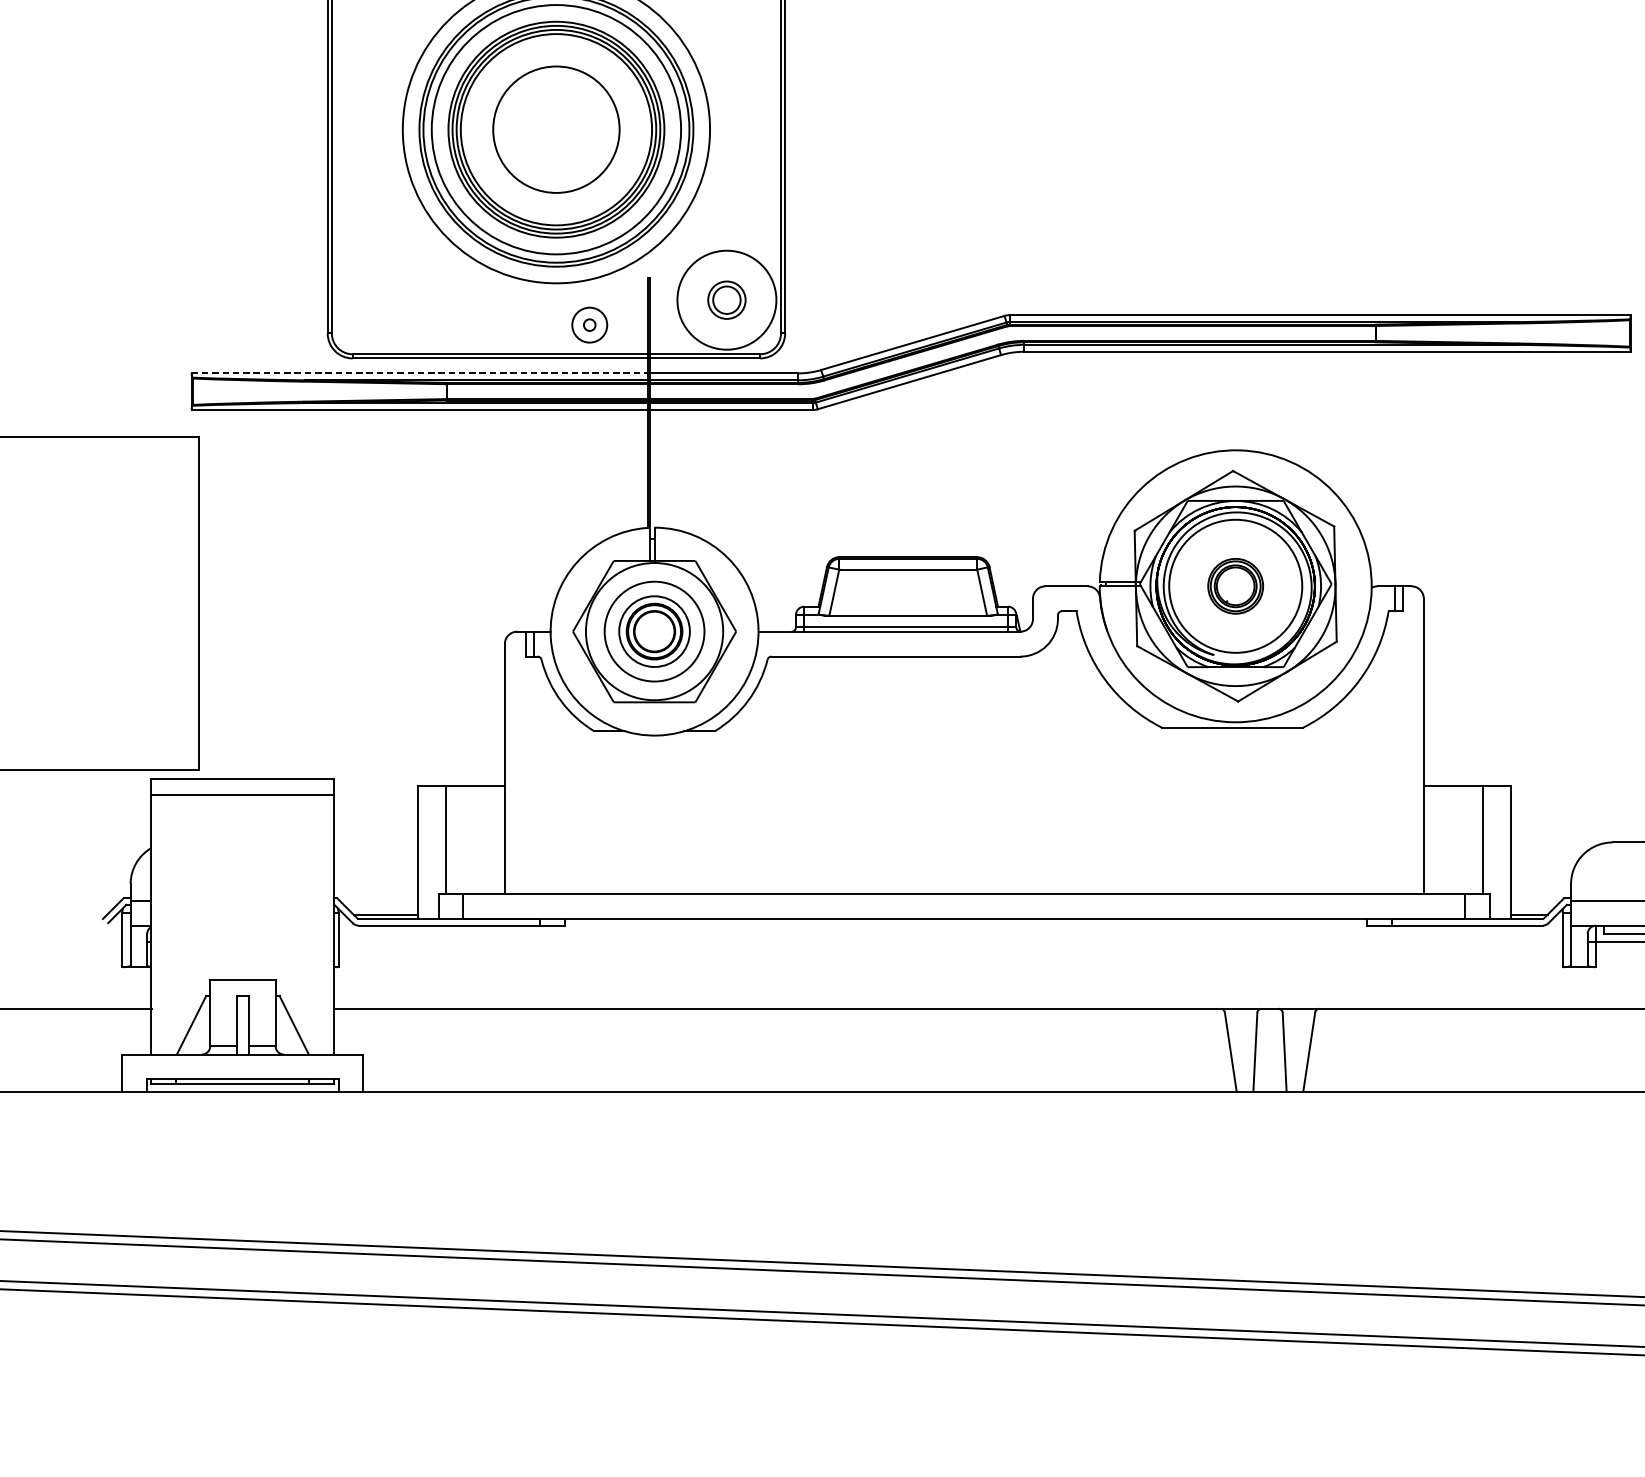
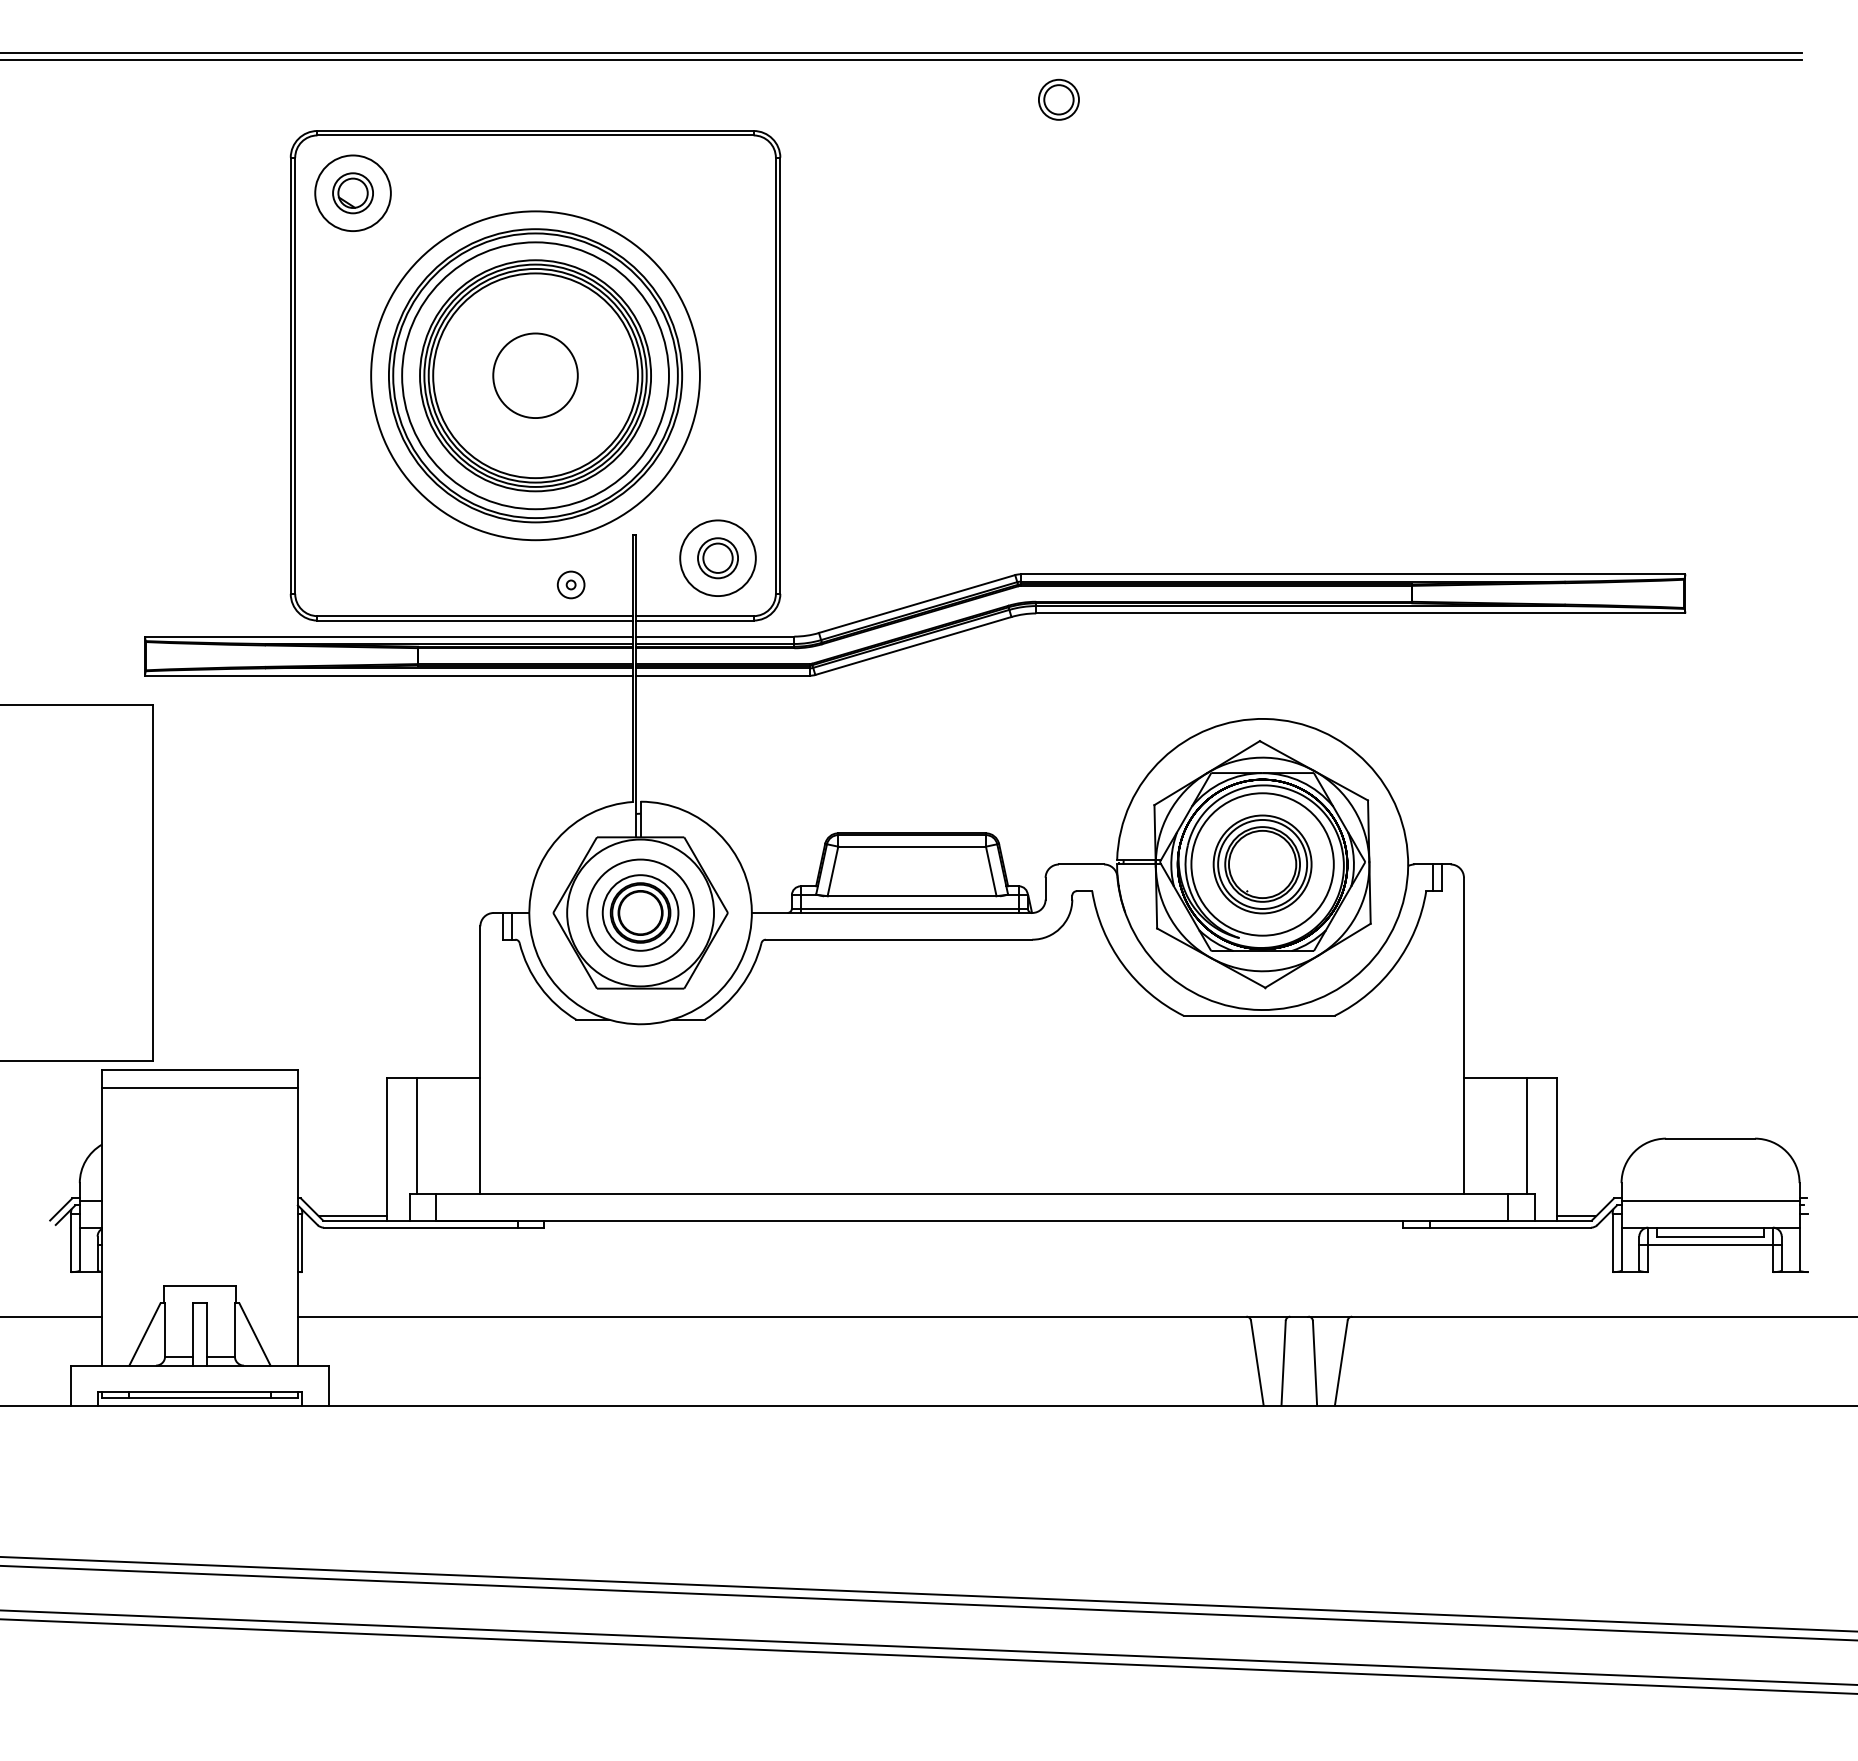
circle: (556, 129) -> (535, 375), size x0.62
circle: (726, 300) -> (717, 558), size x0.71
part: (589, 324) -> (570, 584), size x0.71
line: (419, 373) -> (389, 636), dashed -> solid
part: (1235, 586) -> (1262, 864), size x1.67

